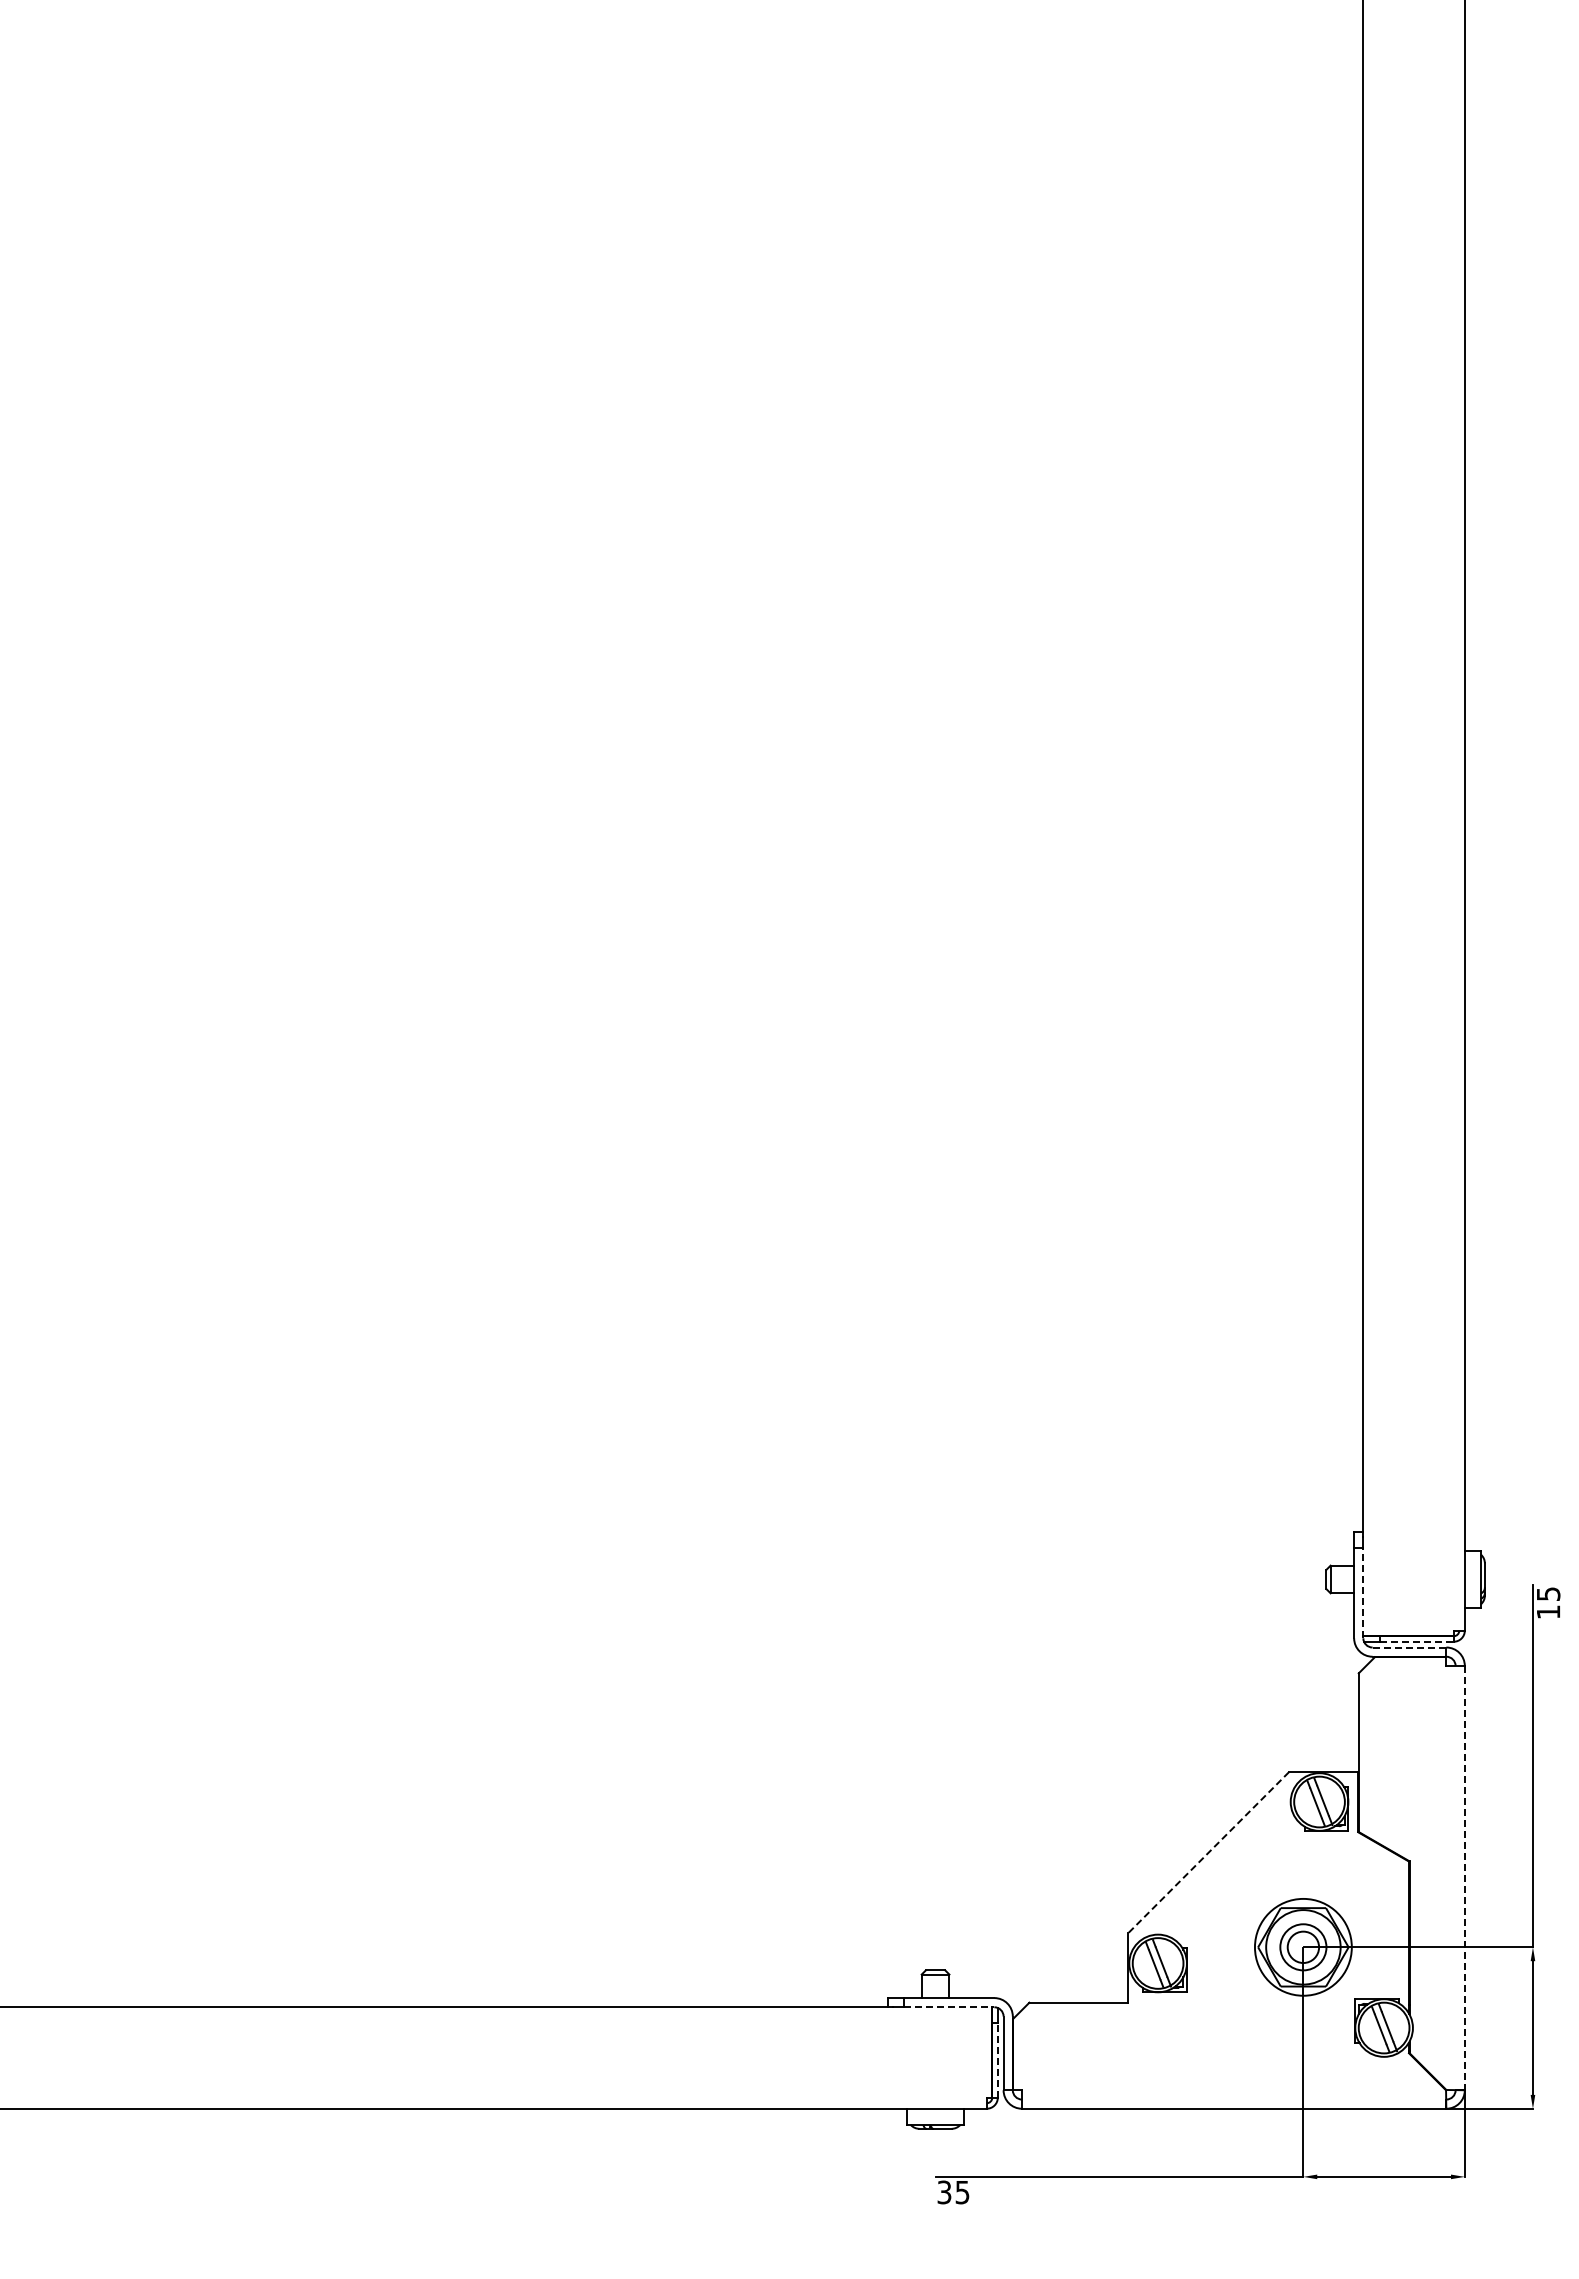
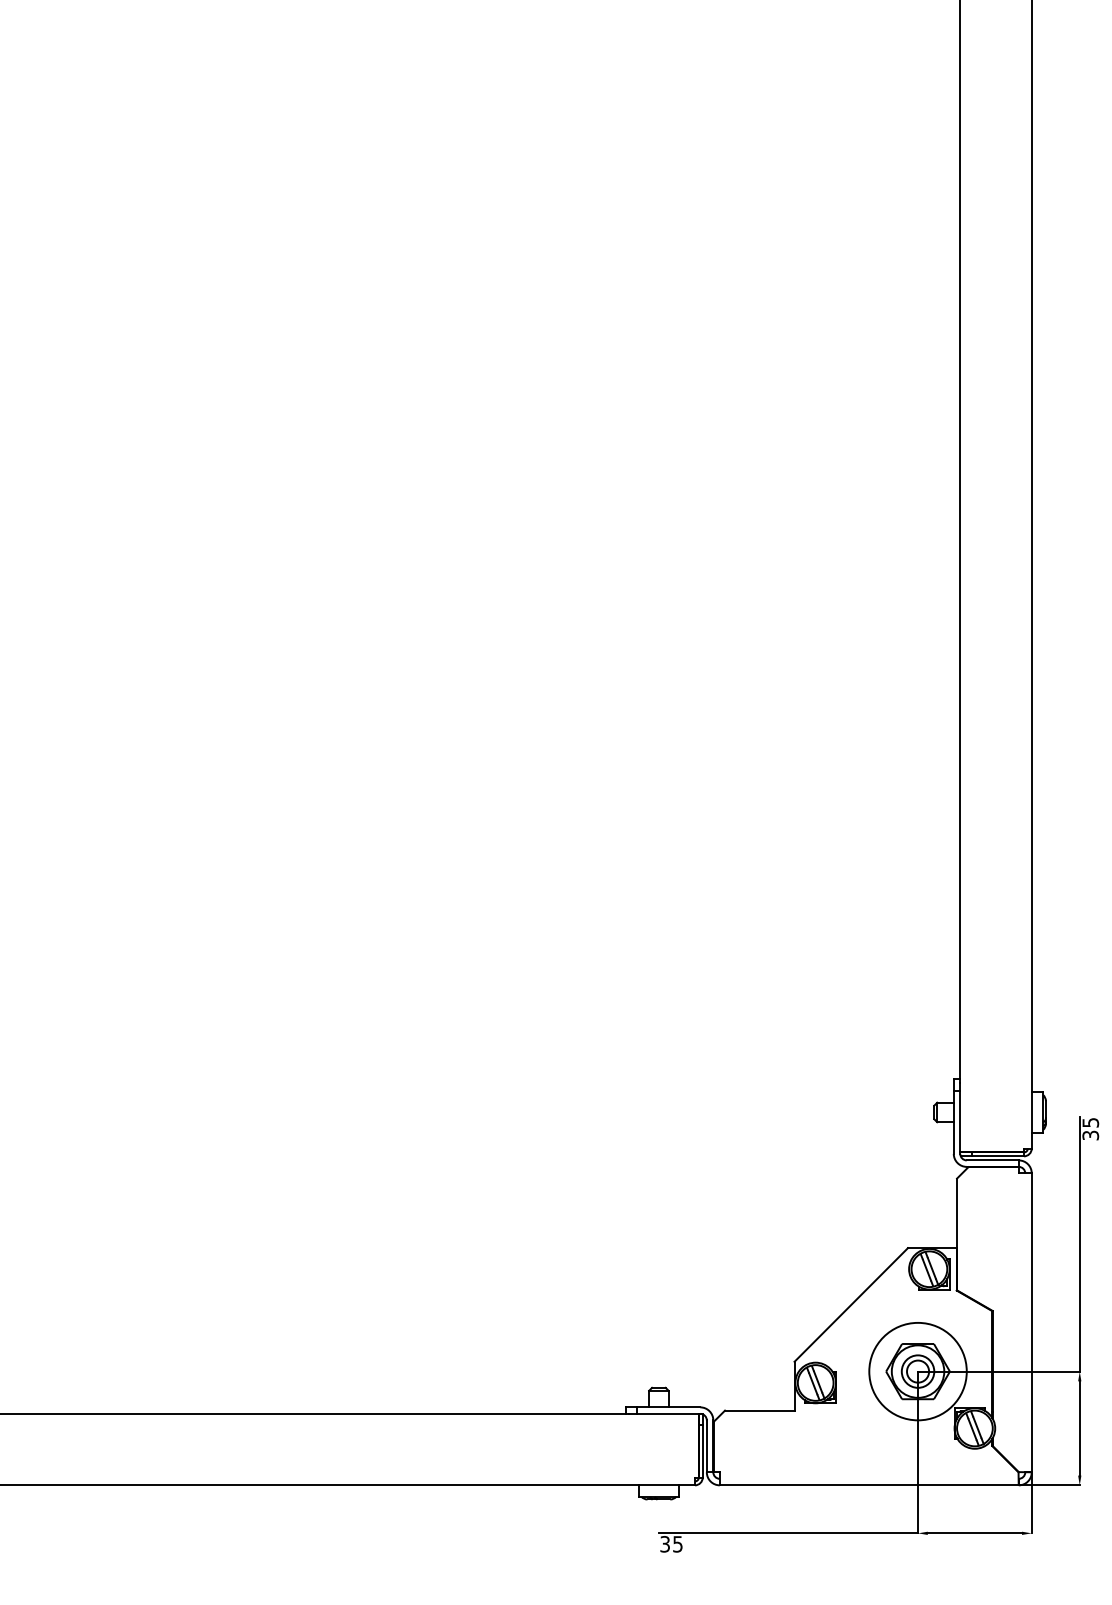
line: (1363, 1593) -> (960, 1122), dashed -> solid
text: (1548, 1612) -> (1090, 1135), 15 -> 35
line: (1417, 1641) -> (998, 1156), dashed -> solid
line: (1409, 1647) -> (992, 1160), dashed -> solid
line: (1208, 1852) -> (851, 1304), dashed -> solid
line: (1464, 1878) -> (1031, 1323), dashed -> solid
circle: (1303, 1947) -> (918, 1371), size x1.43
line: (949, 2007) -> (668, 1414), dashed -> solid
line: (997, 2060) -> (702, 1451), dashed -> solid

